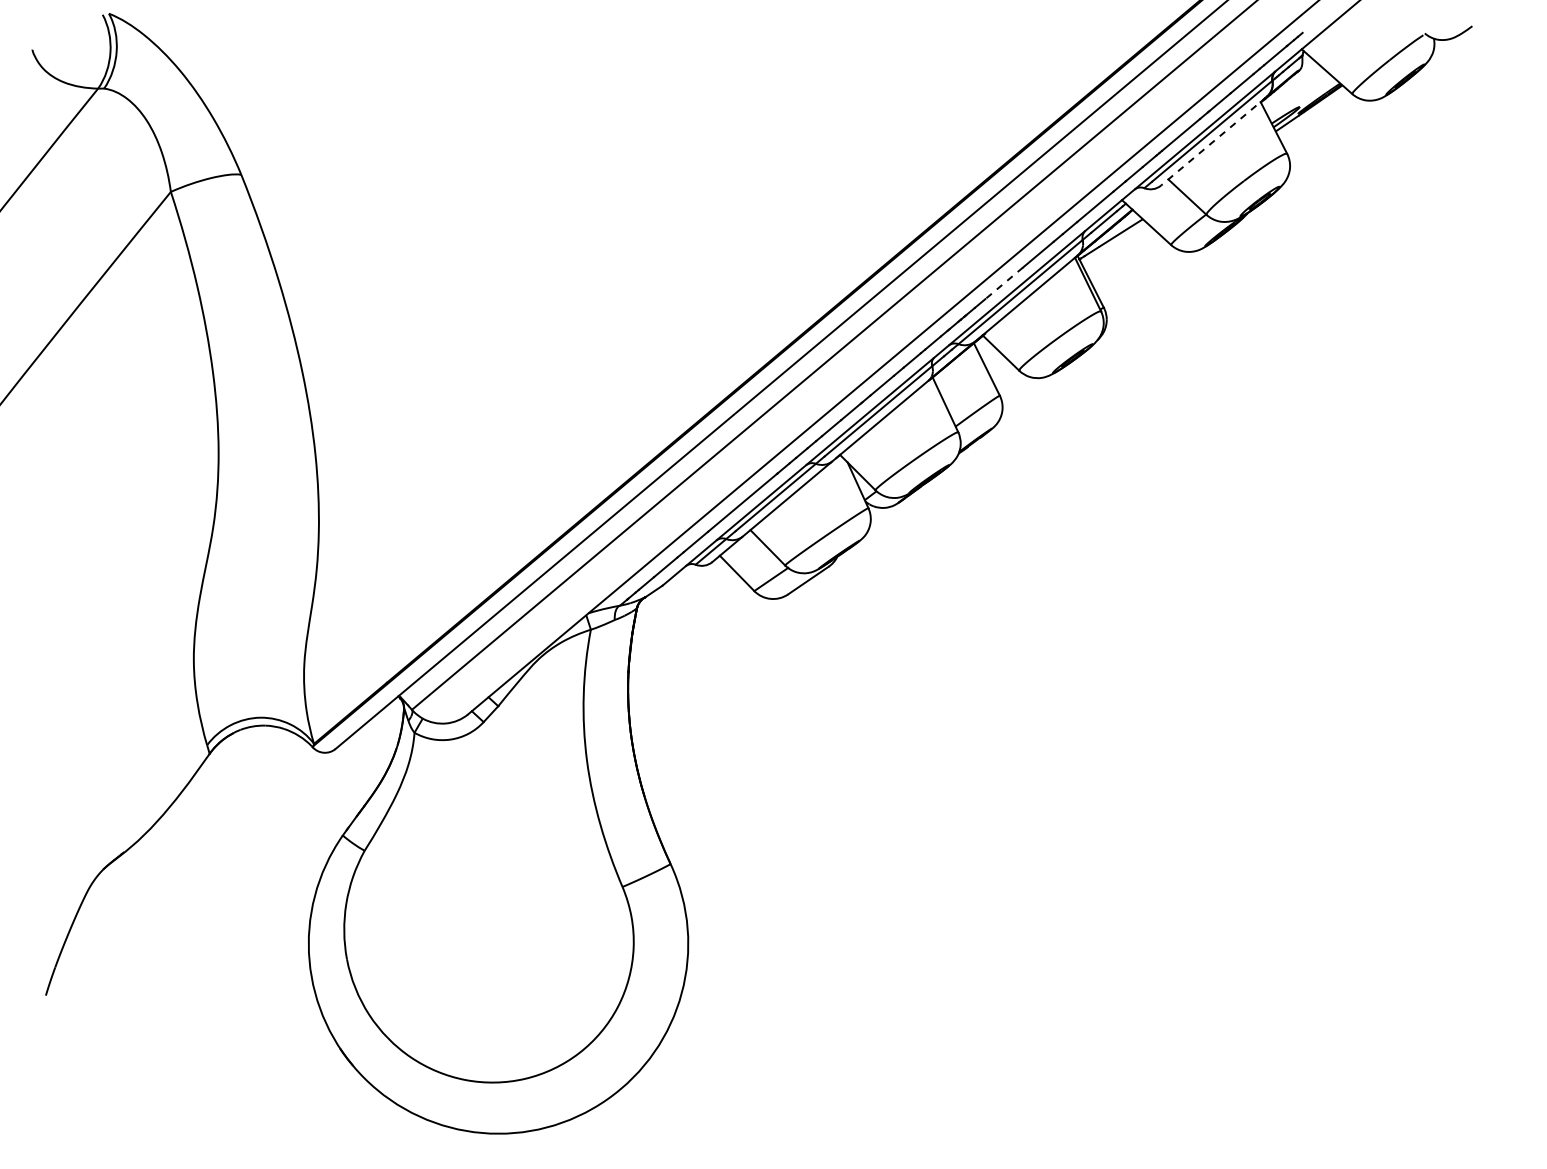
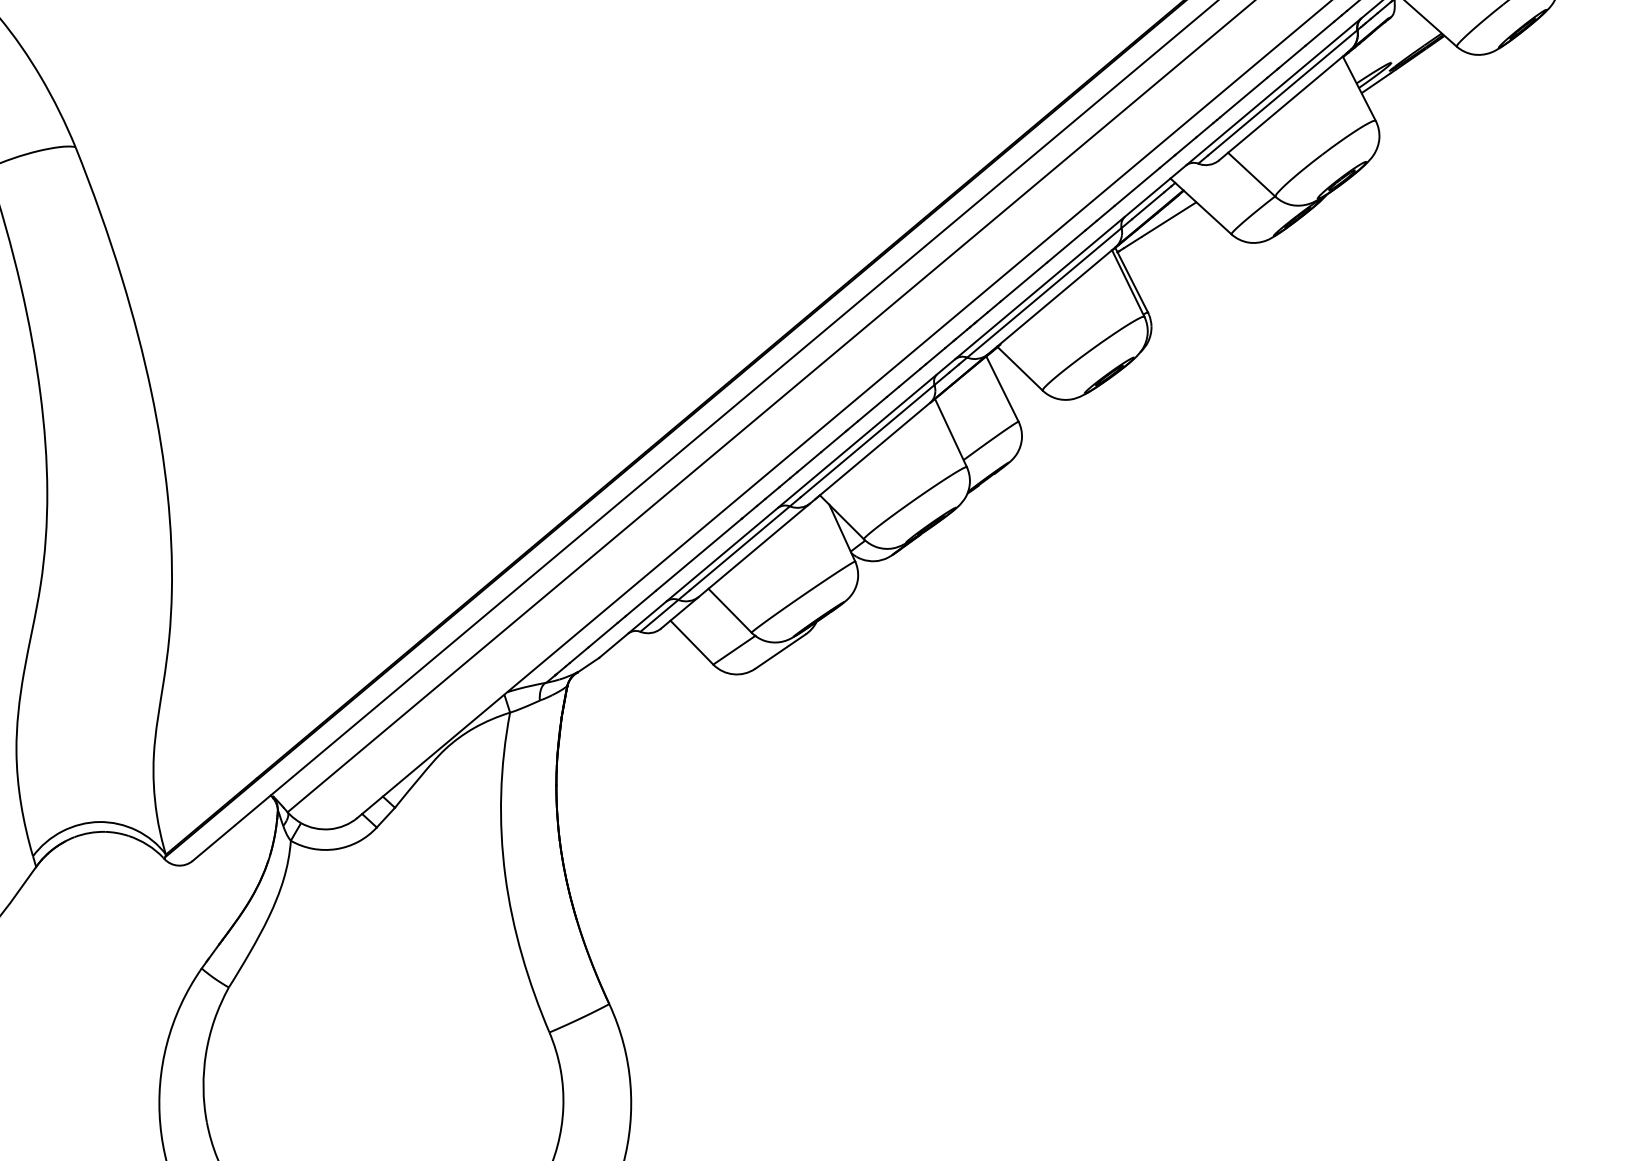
line: (1213, 141) -> (1284, 105), dashed -> solid
line: (1004, 283) -> (1024, 282), dashed -> solid

